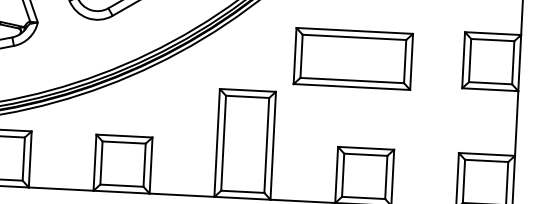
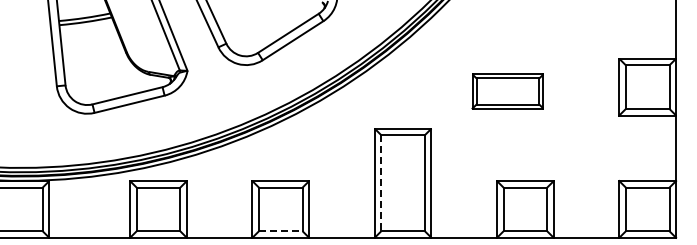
part: (352, 58) -> (507, 91), size x0.6
line: (223, 143) -> (381, 183), solid -> dashed
line: (121, 185) -> (280, 231), solid -> dashed

